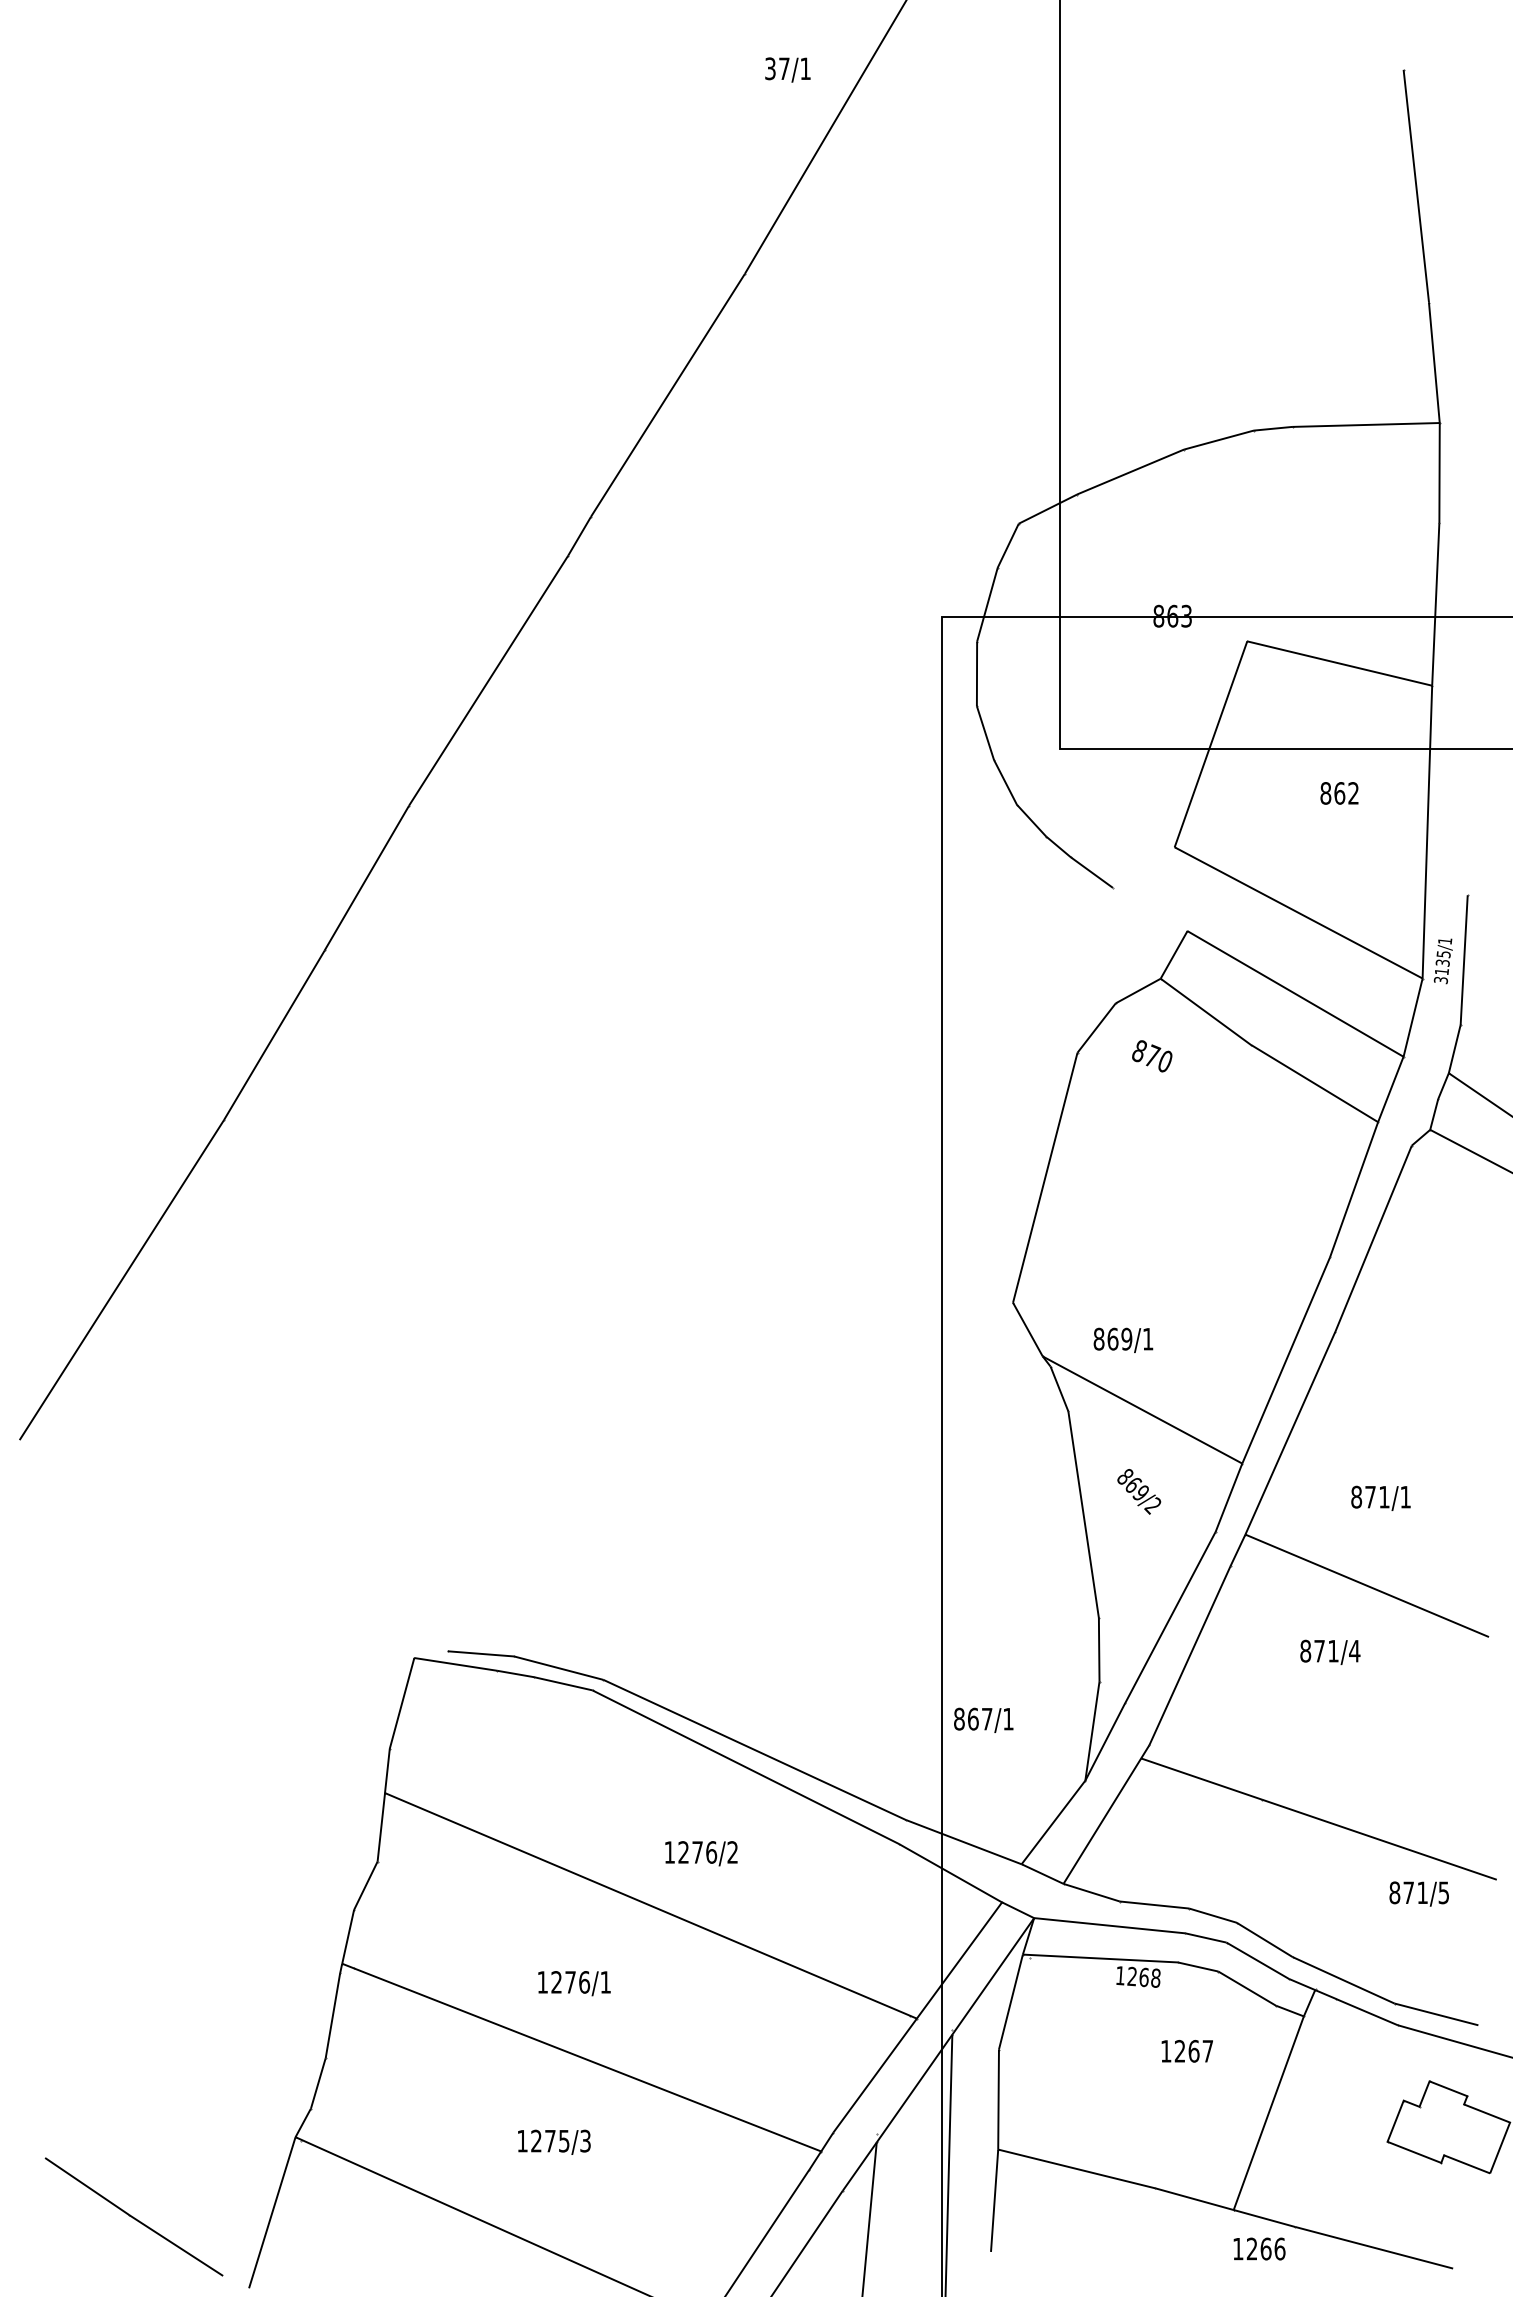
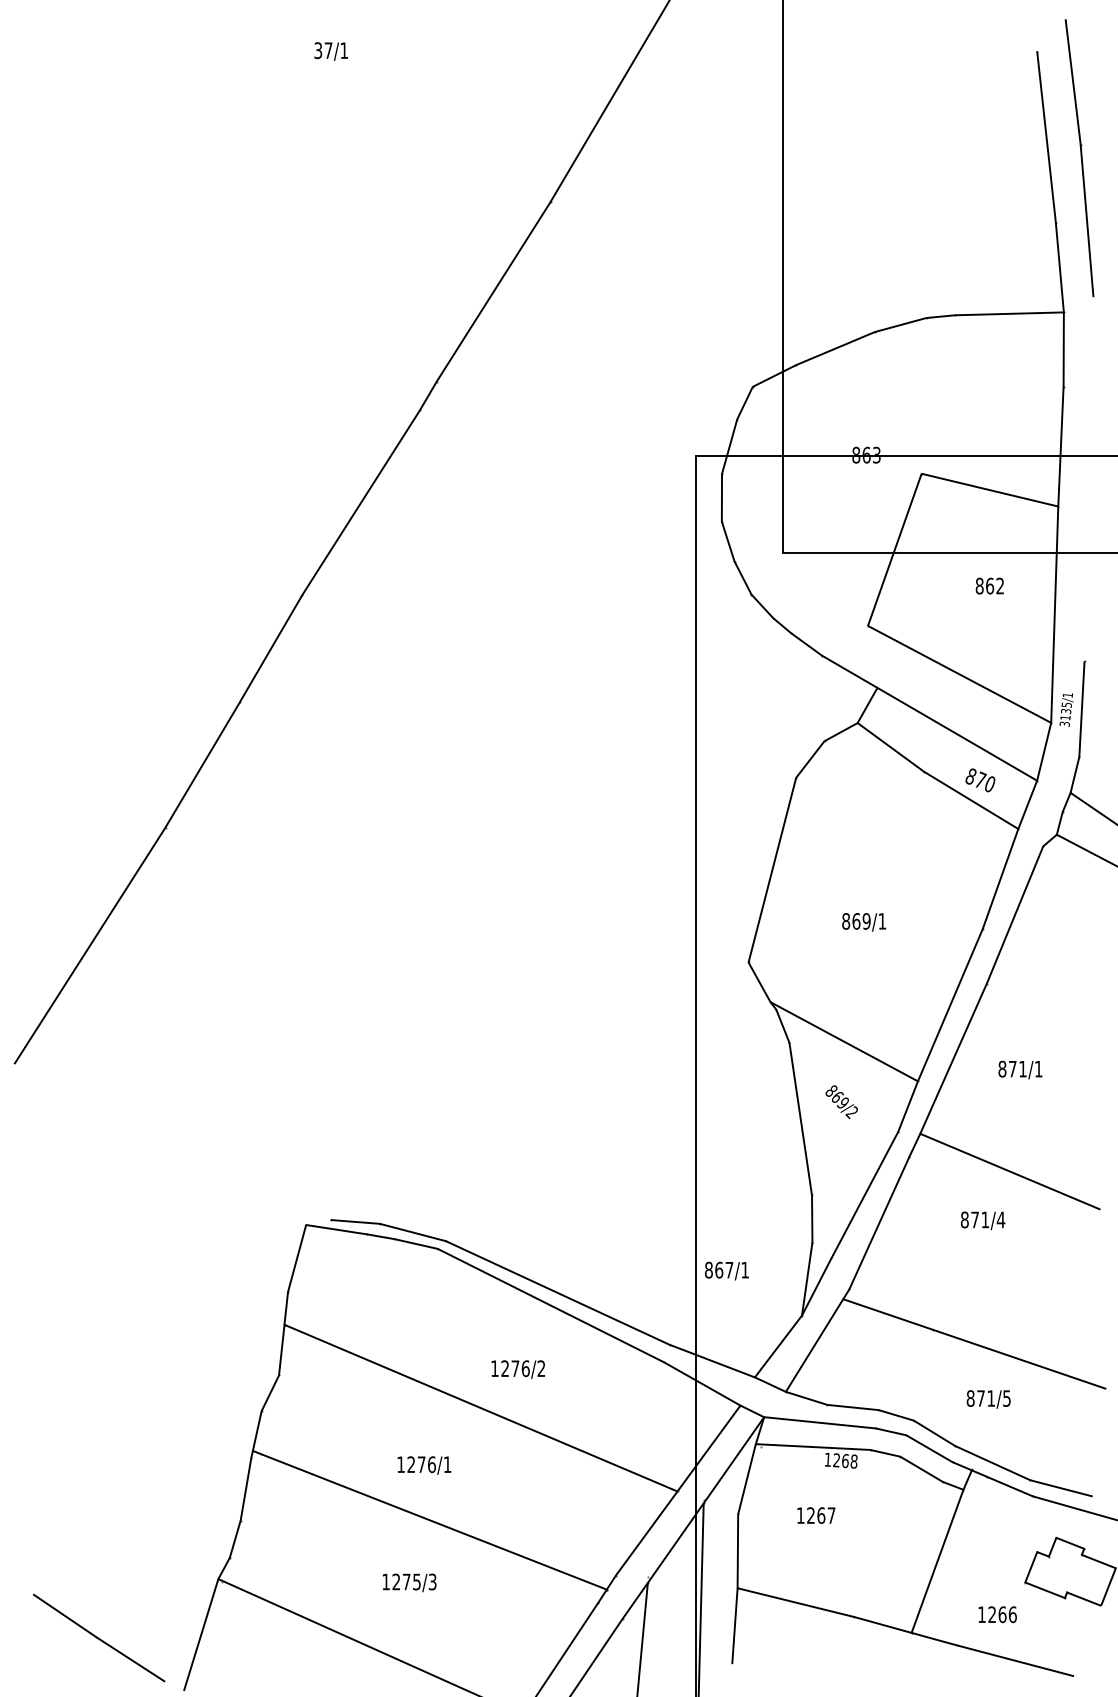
text: (786, 69) -> (330, 51), moved
part: (1460, 214) -> (1079, 158), added
line: (1149, 908) -> (849, 671), added
text: (1152, 1056) -> (980, 780), moved
text: (1122, 1340) -> (863, 922), moved
text: (1381, 1497) -> (1020, 1069), moved
text: (1418, 1894) -> (988, 1399), moved
text: (1187, 2051) -> (816, 1515), moved
text: (1259, 2248) -> (997, 1614), moved

